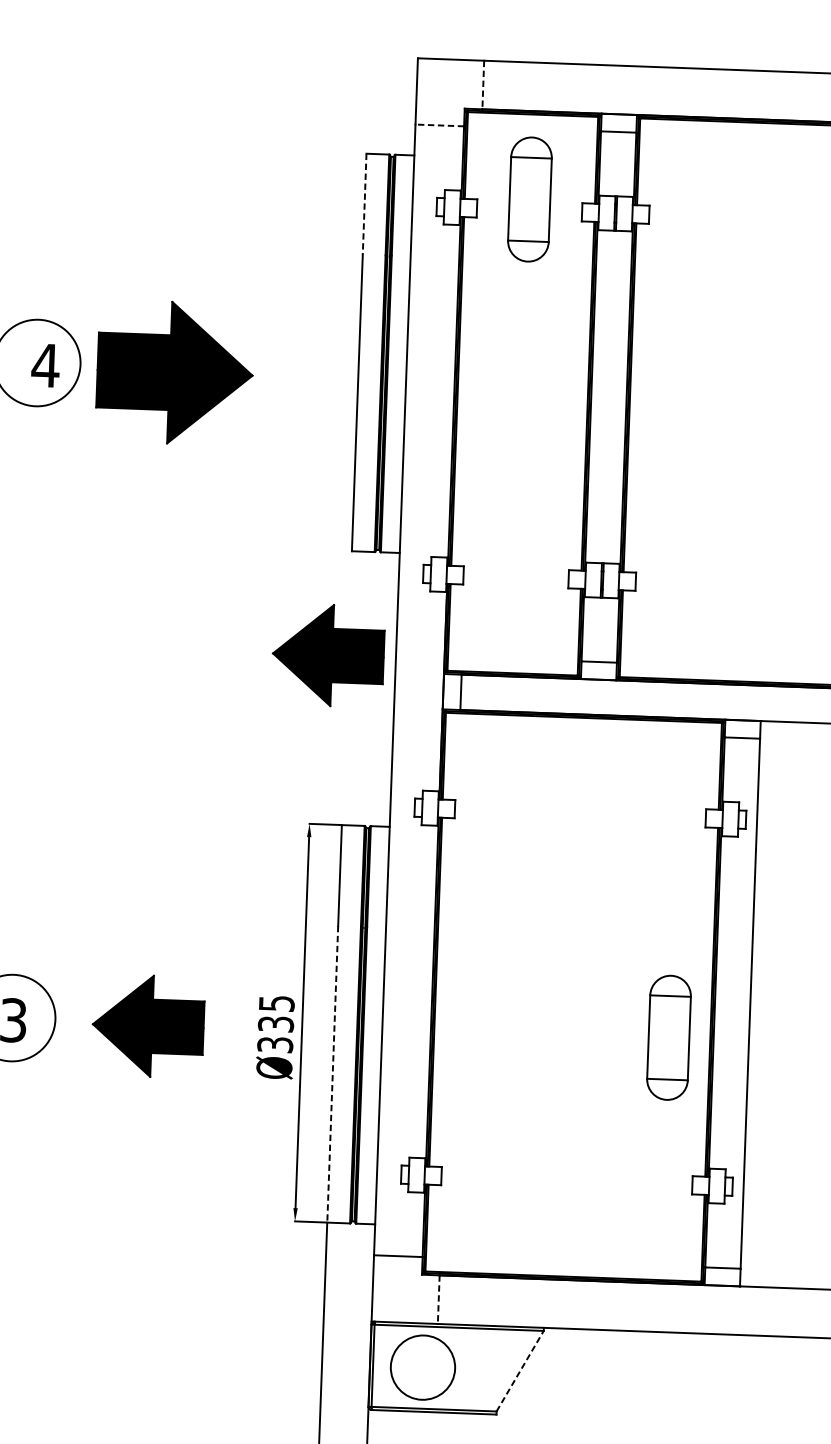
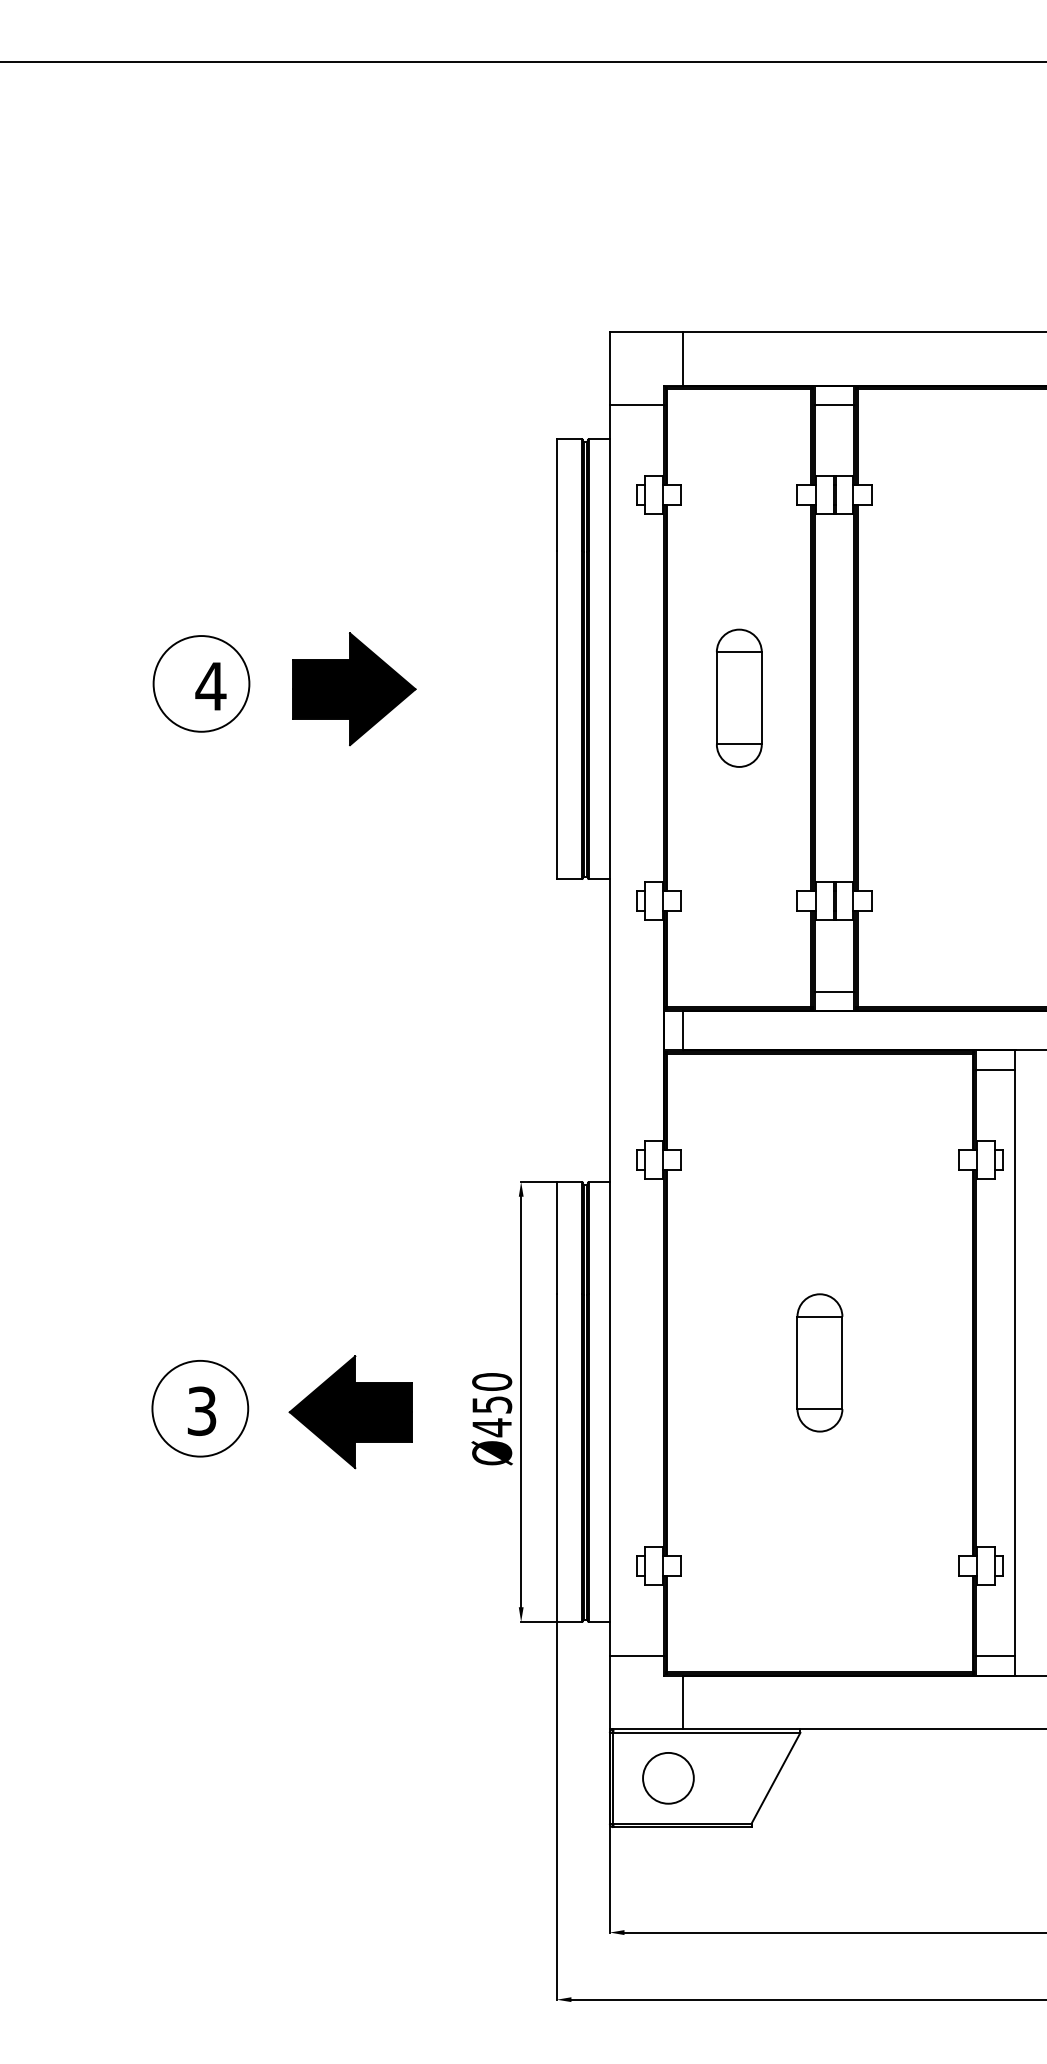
line: (483, 84) -> (683, 358), dashed -> solid
line: (439, 125) -> (636, 405), dashed -> solid
part: (530, 198) -> (739, 697), moved
line: (364, 204) -> (556, 495), dashed -> solid
part: (175, 373) -> (354, 689), size x0.71
part: (327, 655) -> (534, 995), removed
text: (276, 1024) -> (492, 1405), Ø335 -> Ø450
part: (668, 1037) -> (819, 1362), moved
line: (332, 1074) -> (556, 1458), dashed -> solid
line: (439, 1299) -> (683, 1702), dashed -> solid
circle: (423, 1366) -> (668, 1777), size x0.71
line: (519, 1371) -> (775, 1778), dashed -> solid

